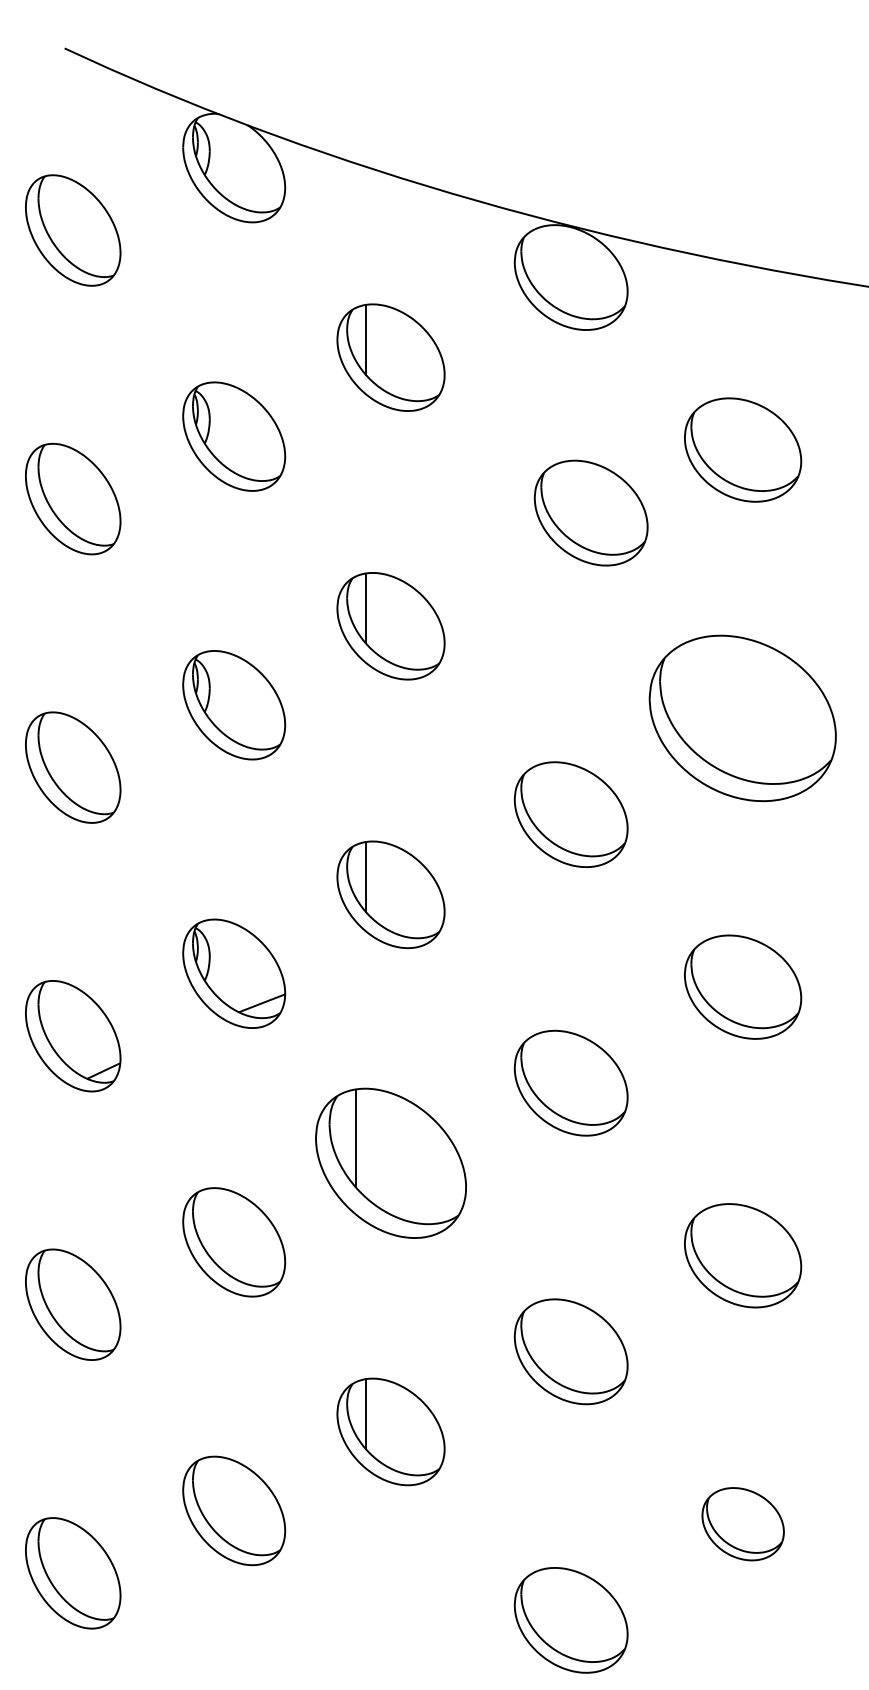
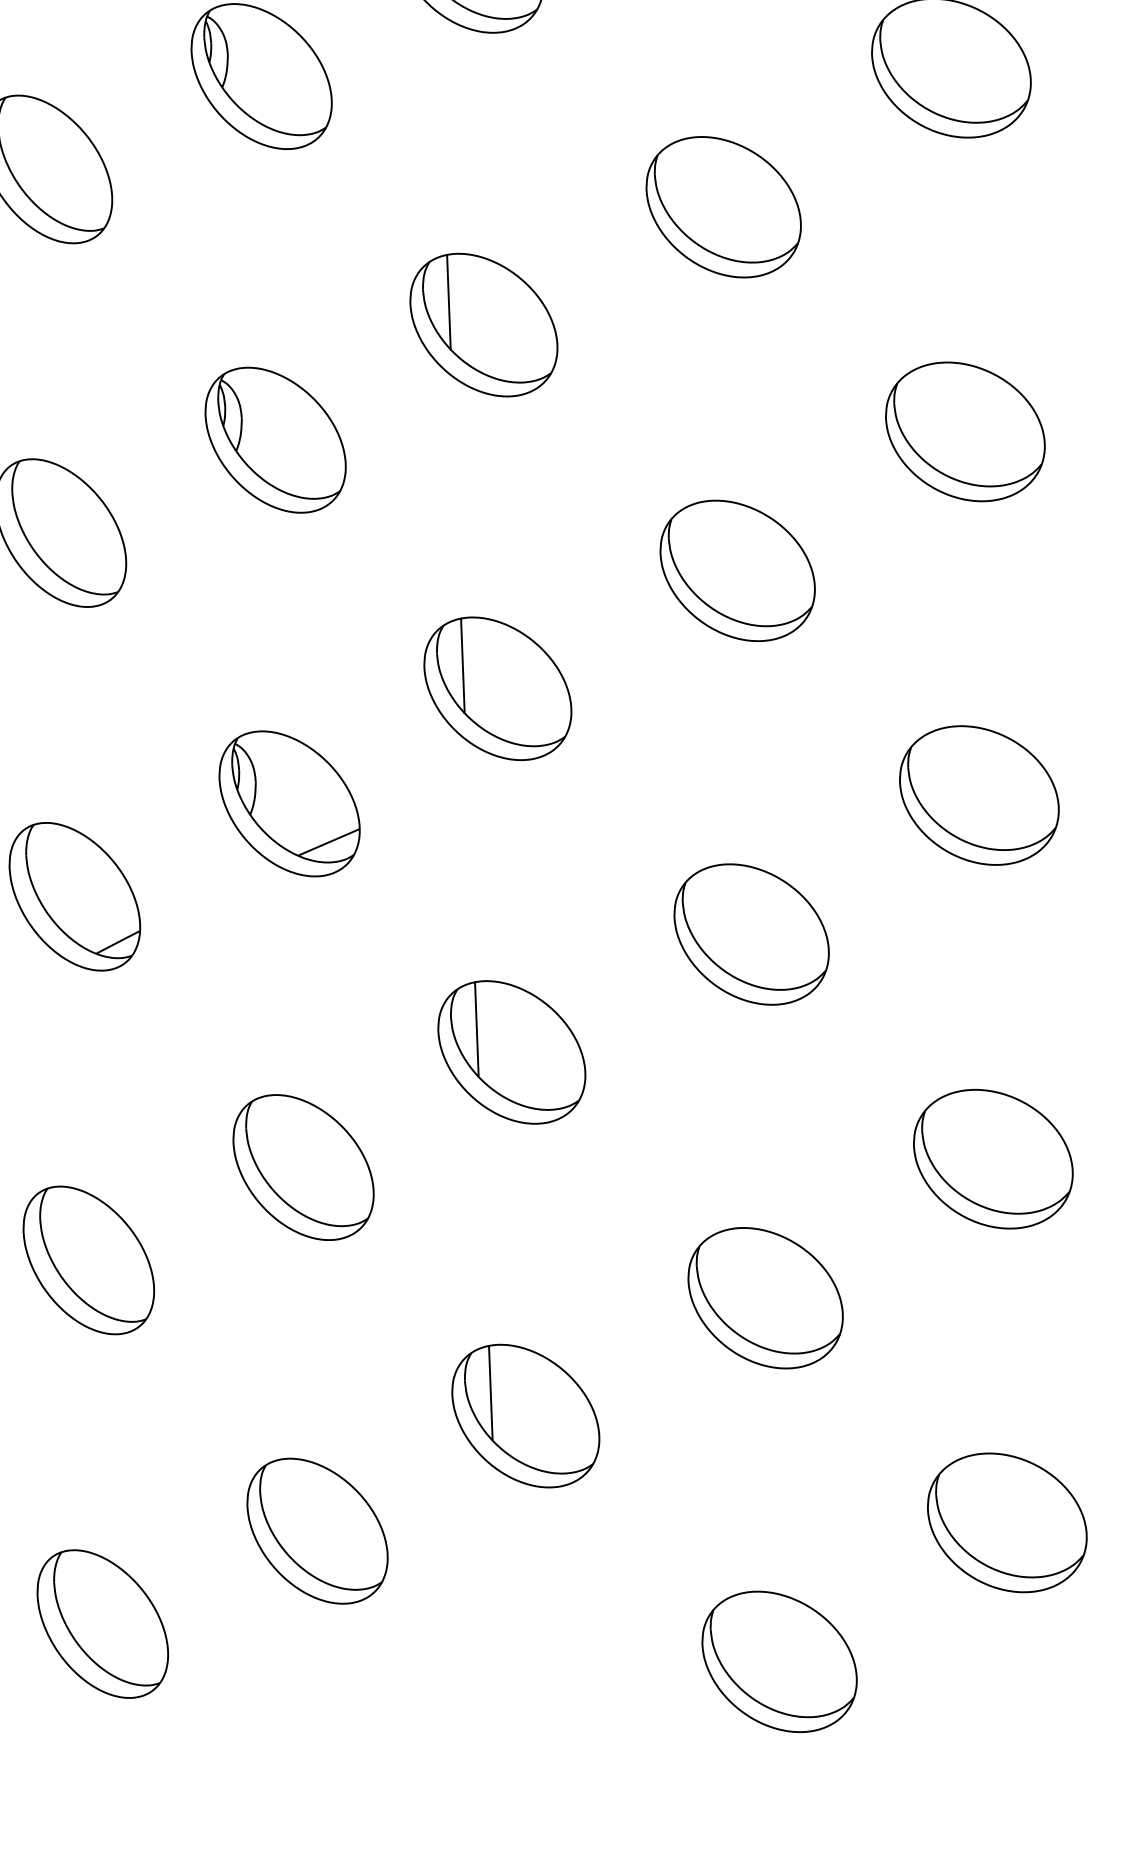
part: (590, 512) -> (722, 206), moved
part: (743, 718) -> (966, 431), size x0.62
part: (390, 1163) -> (511, 1052), size x0.71
part: (743, 1523) -> (1007, 1521), size x1.43

